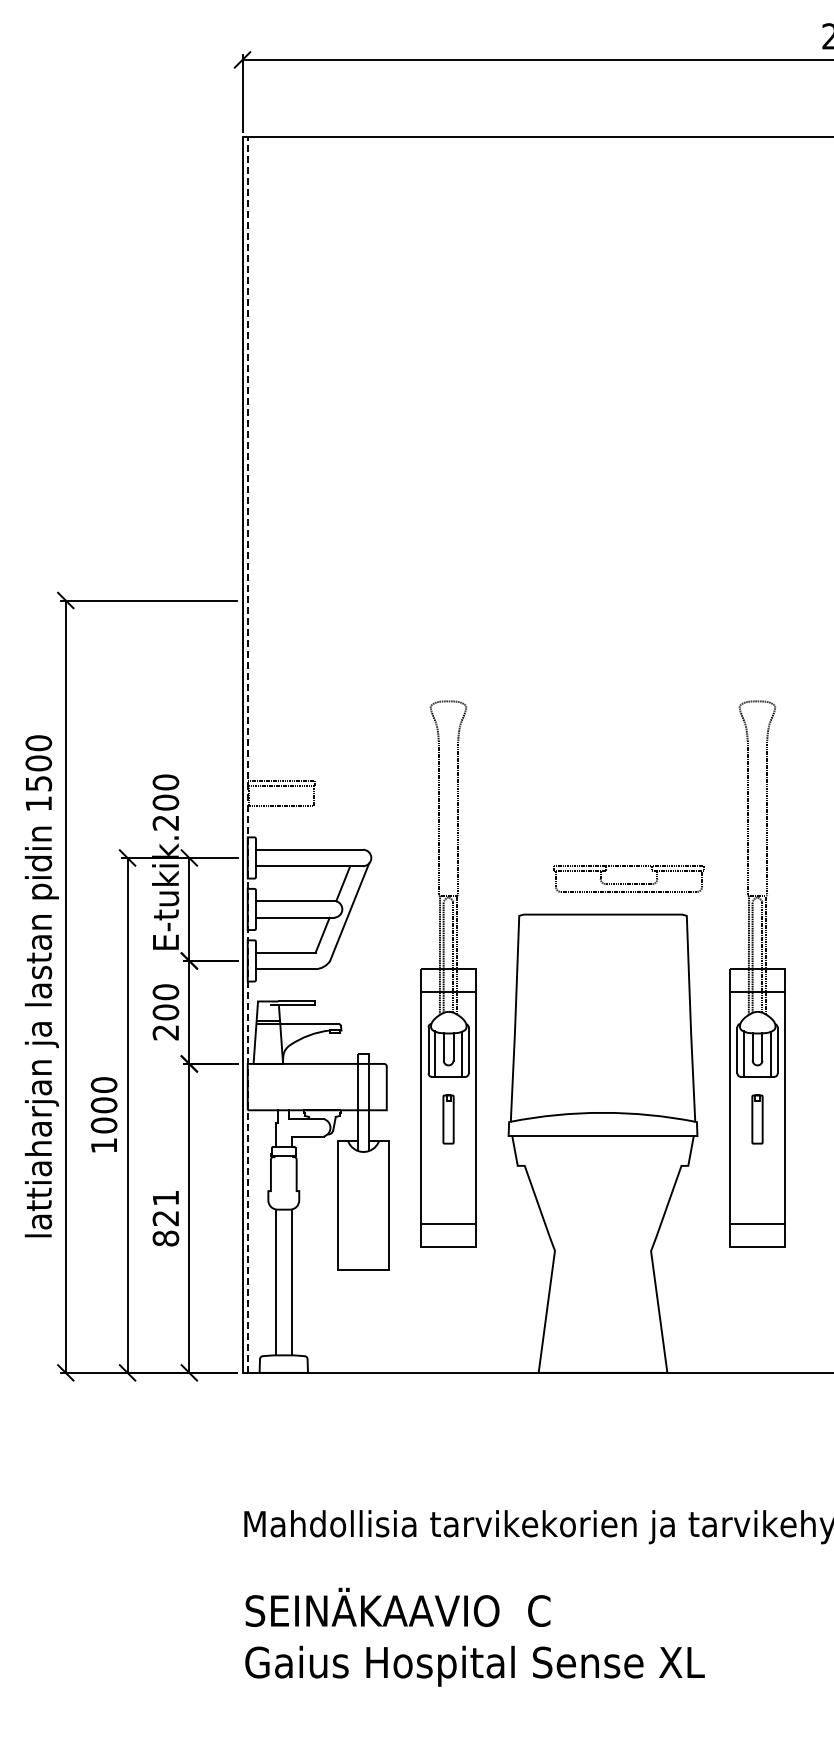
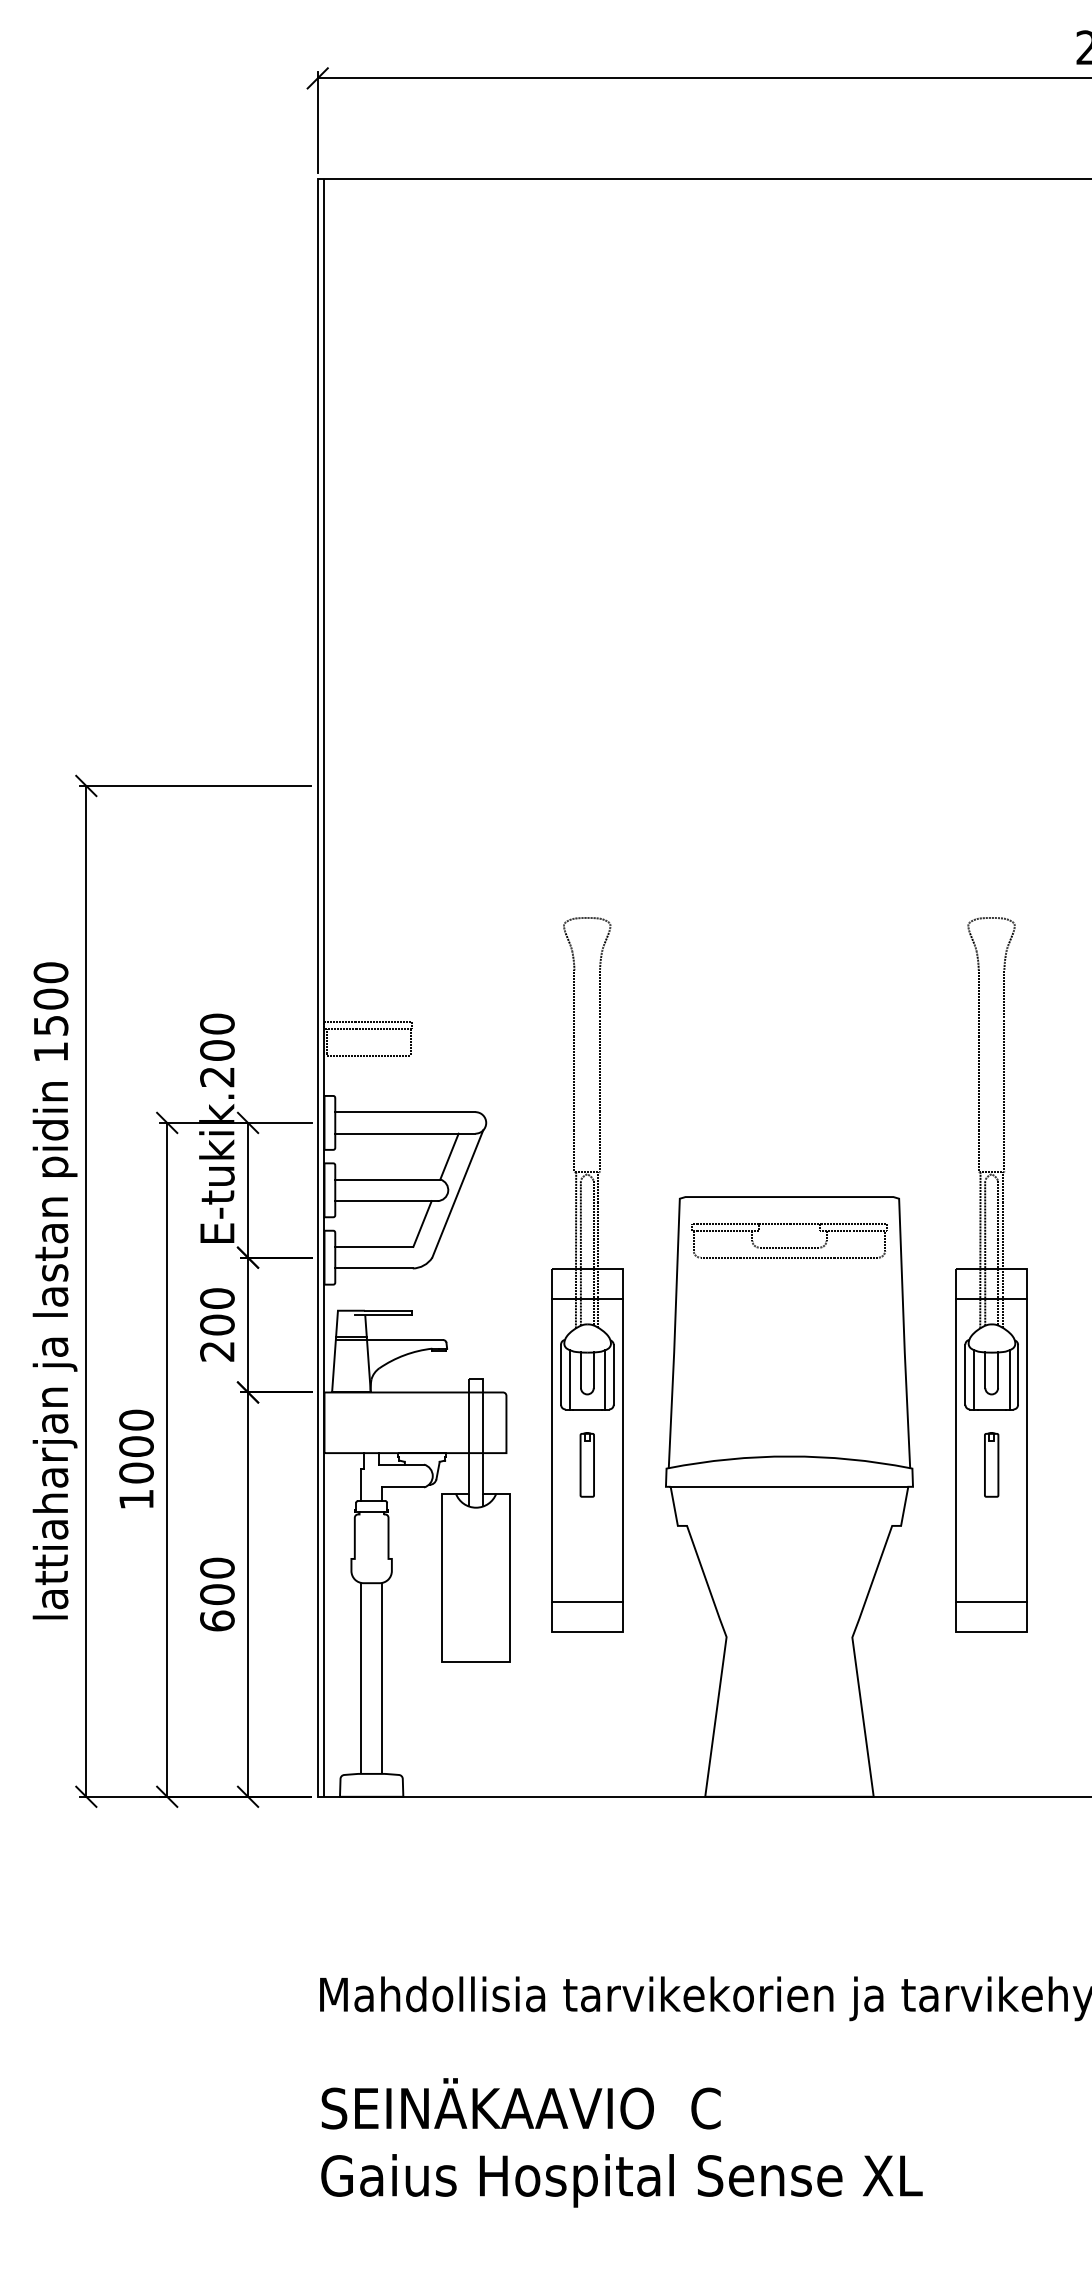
line: (247, 755) -> (324, 988), dashed -> solid
part: (628, 878) -> (788, 1240), moved
text: (165, 1218) -> (216, 1594), 821 -> 600

